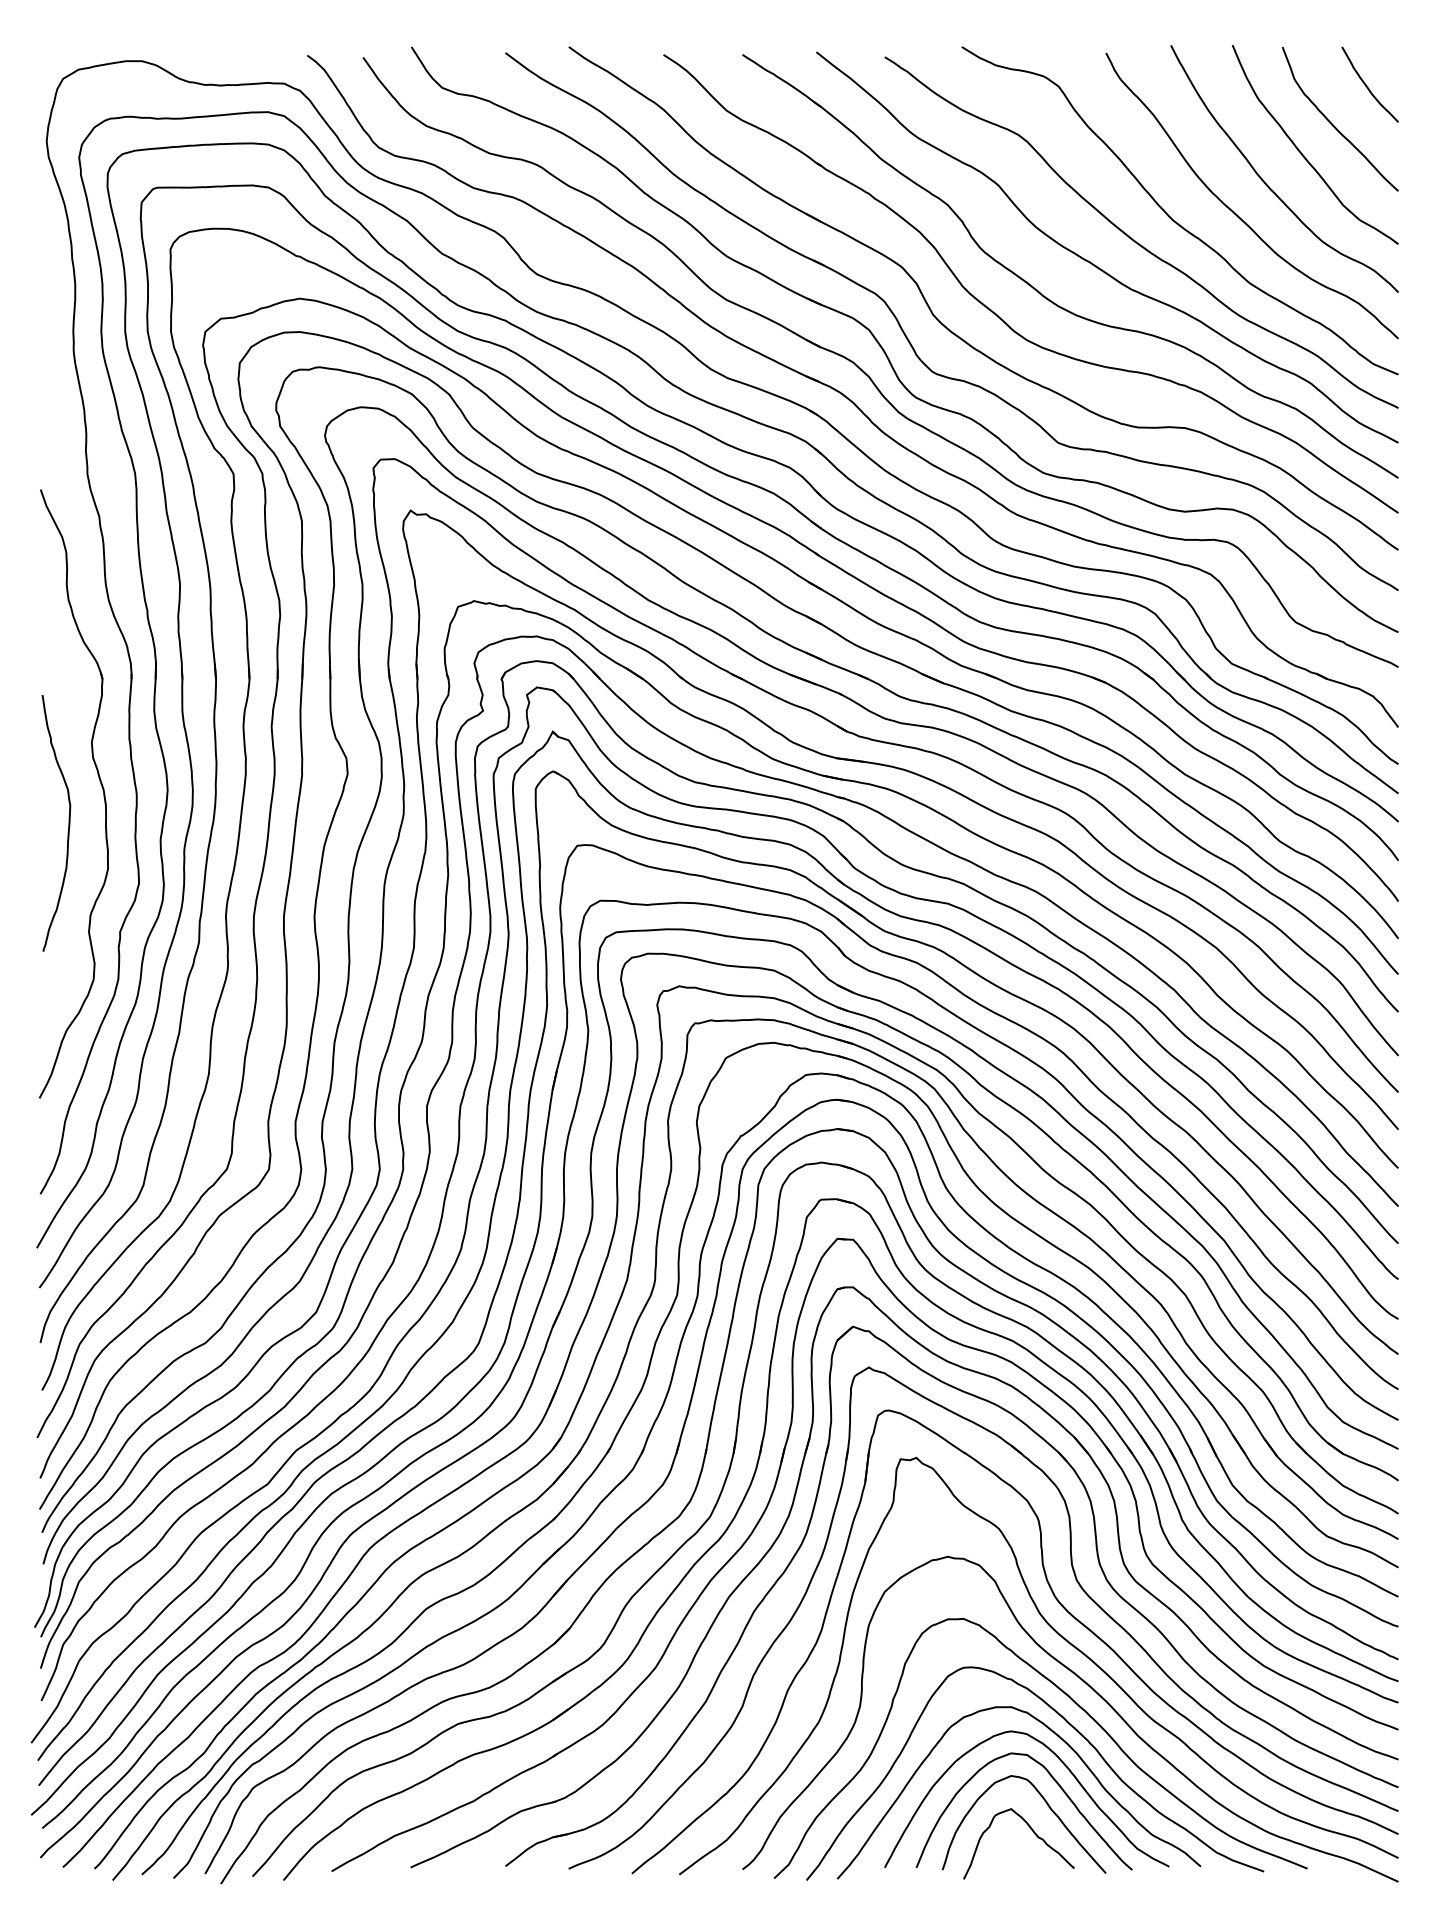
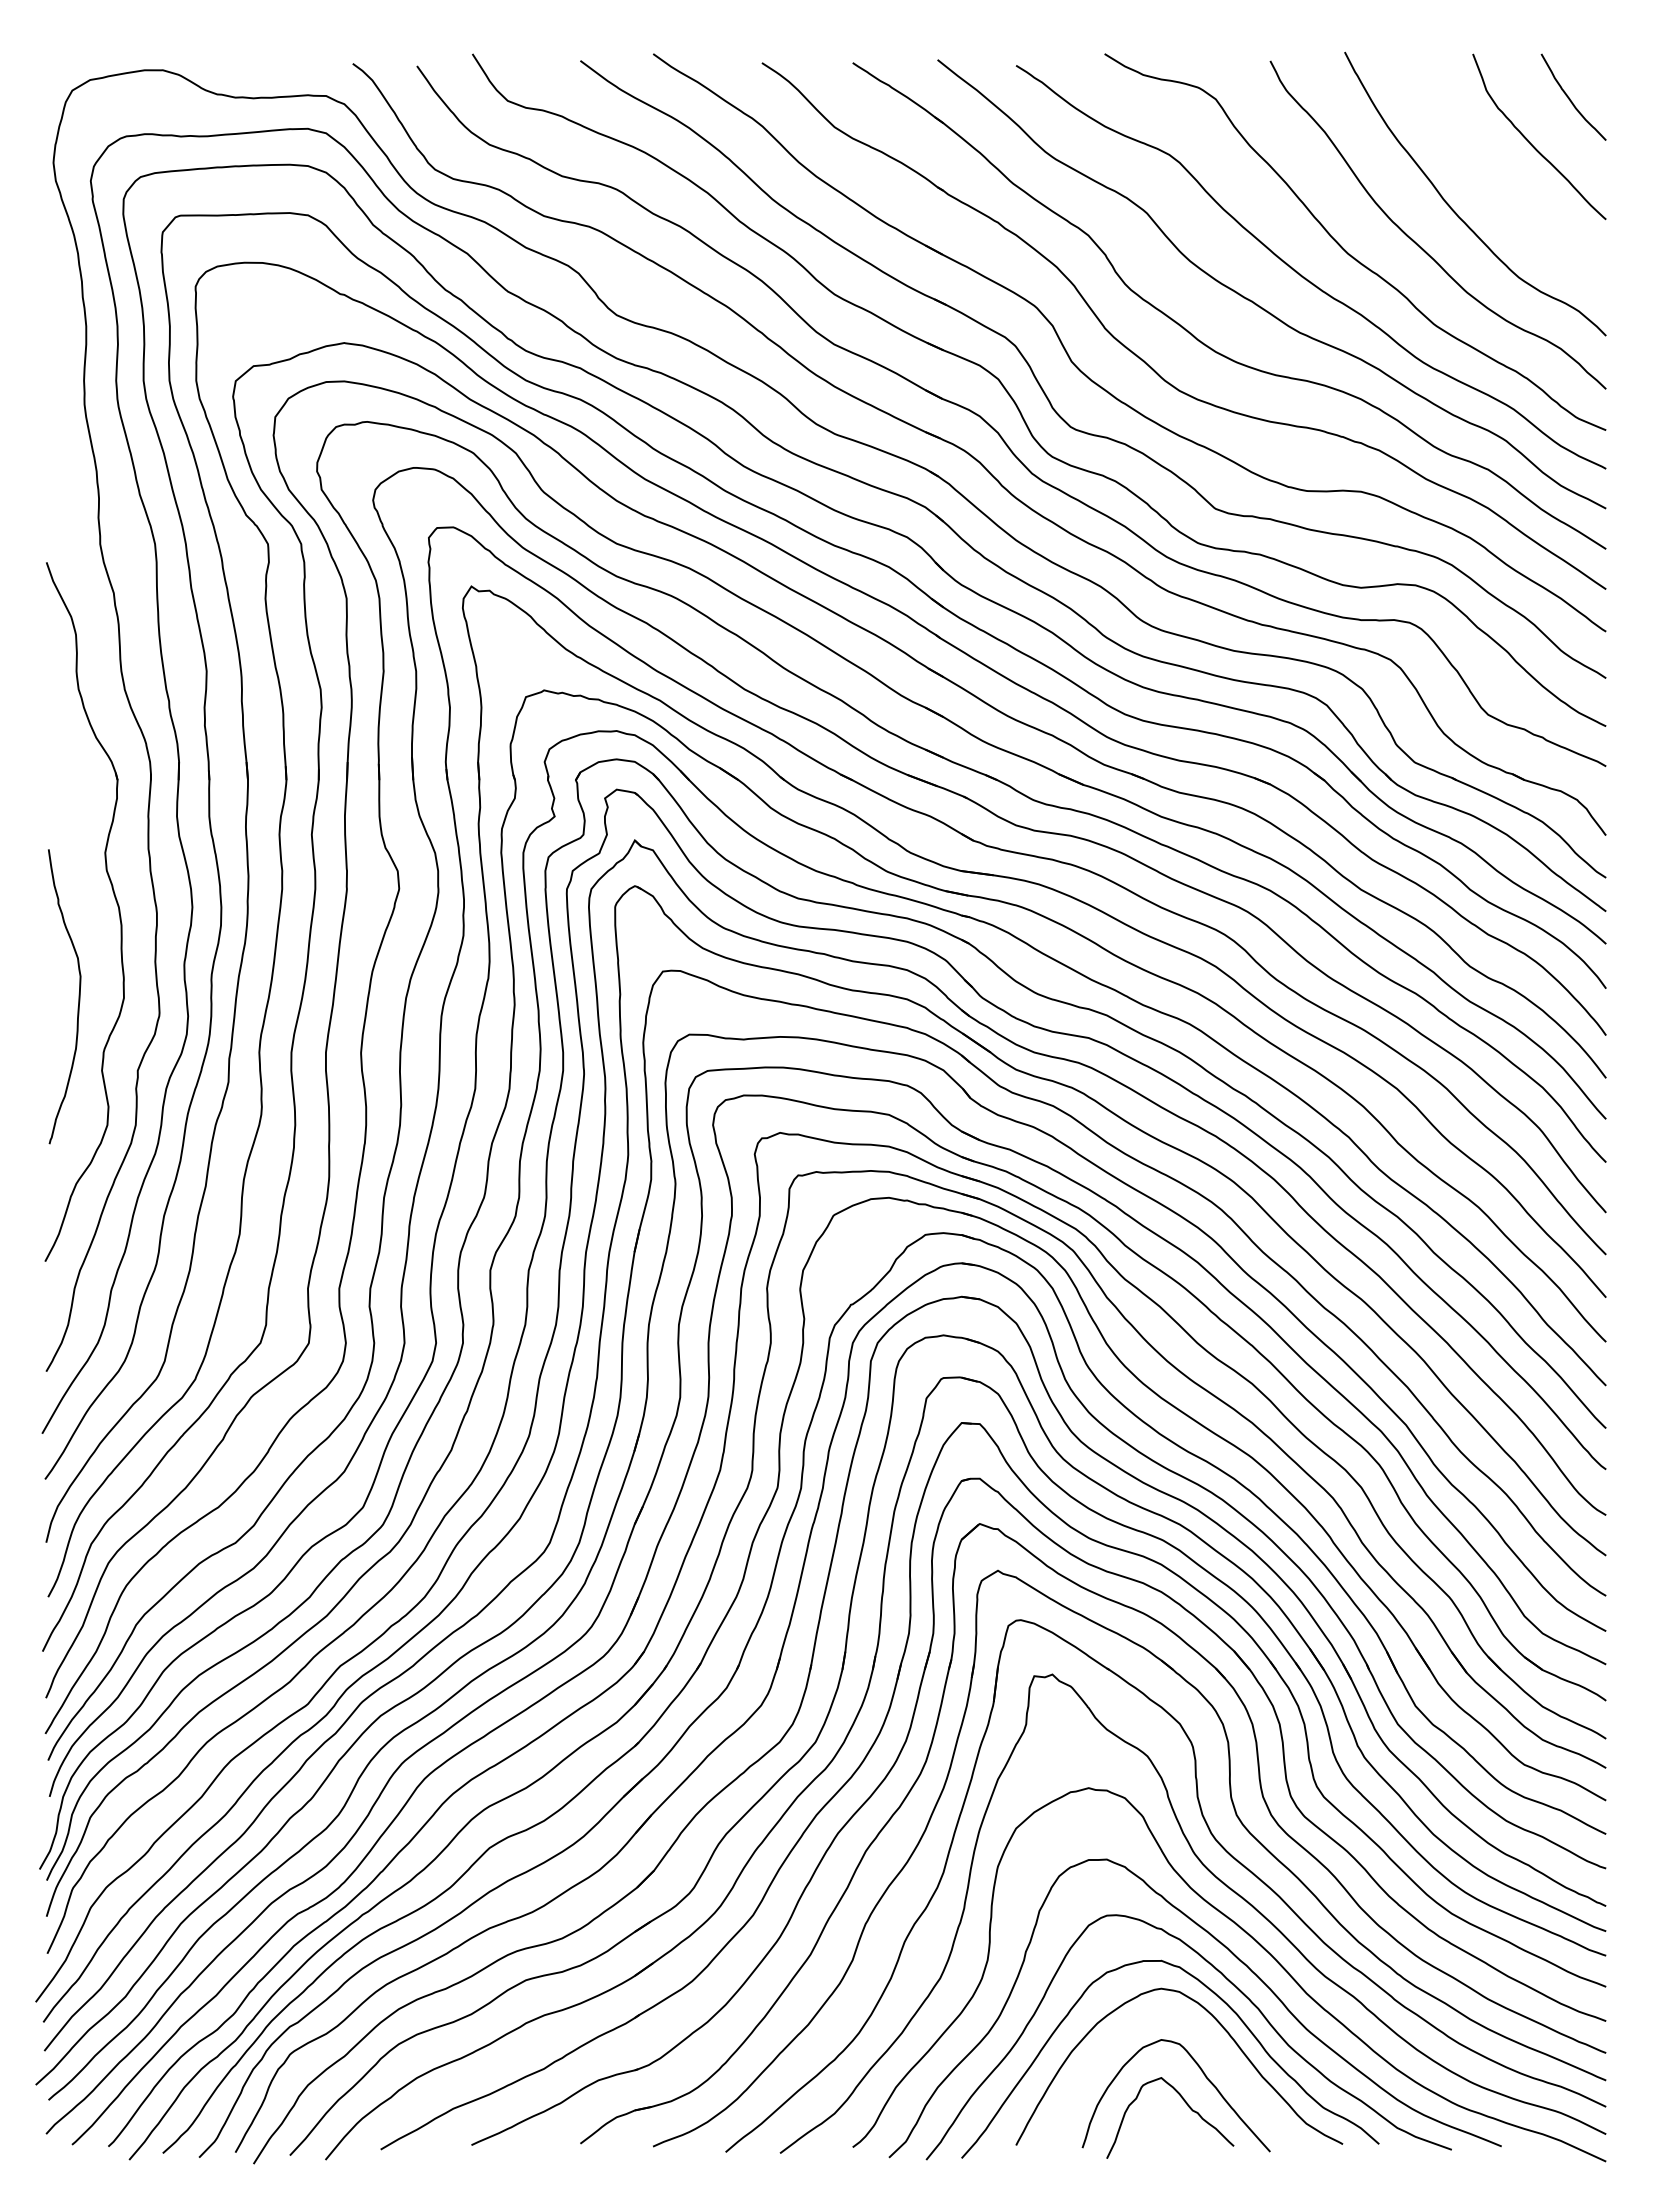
curve: (1302, 152) -> (1495, 175), removed
curve: (68, 823) -> (78, 996), moved
curve: (1054, 1781) -> (1211, 2046), removed

